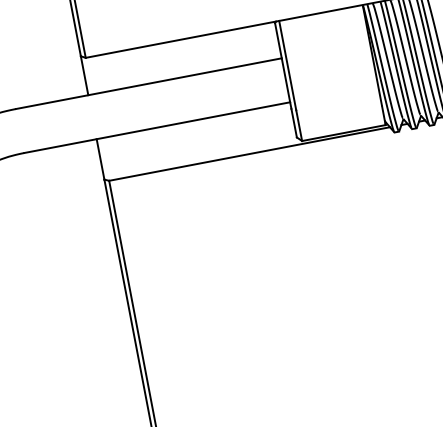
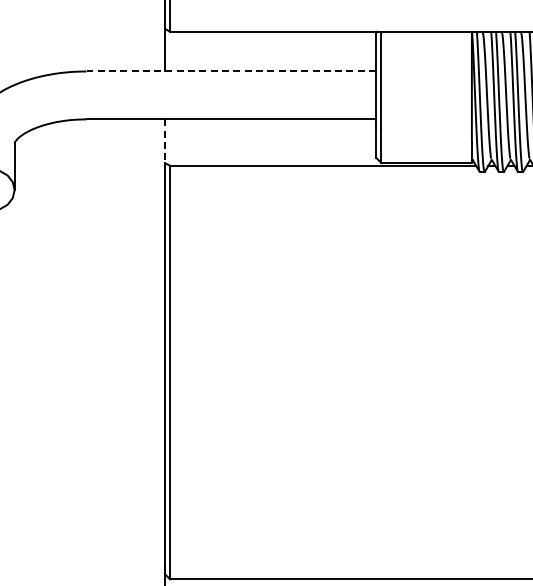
line: (149, 83) -> (231, 71), solid -> dashed
line: (100, 159) -> (165, 141), solid -> dashed

